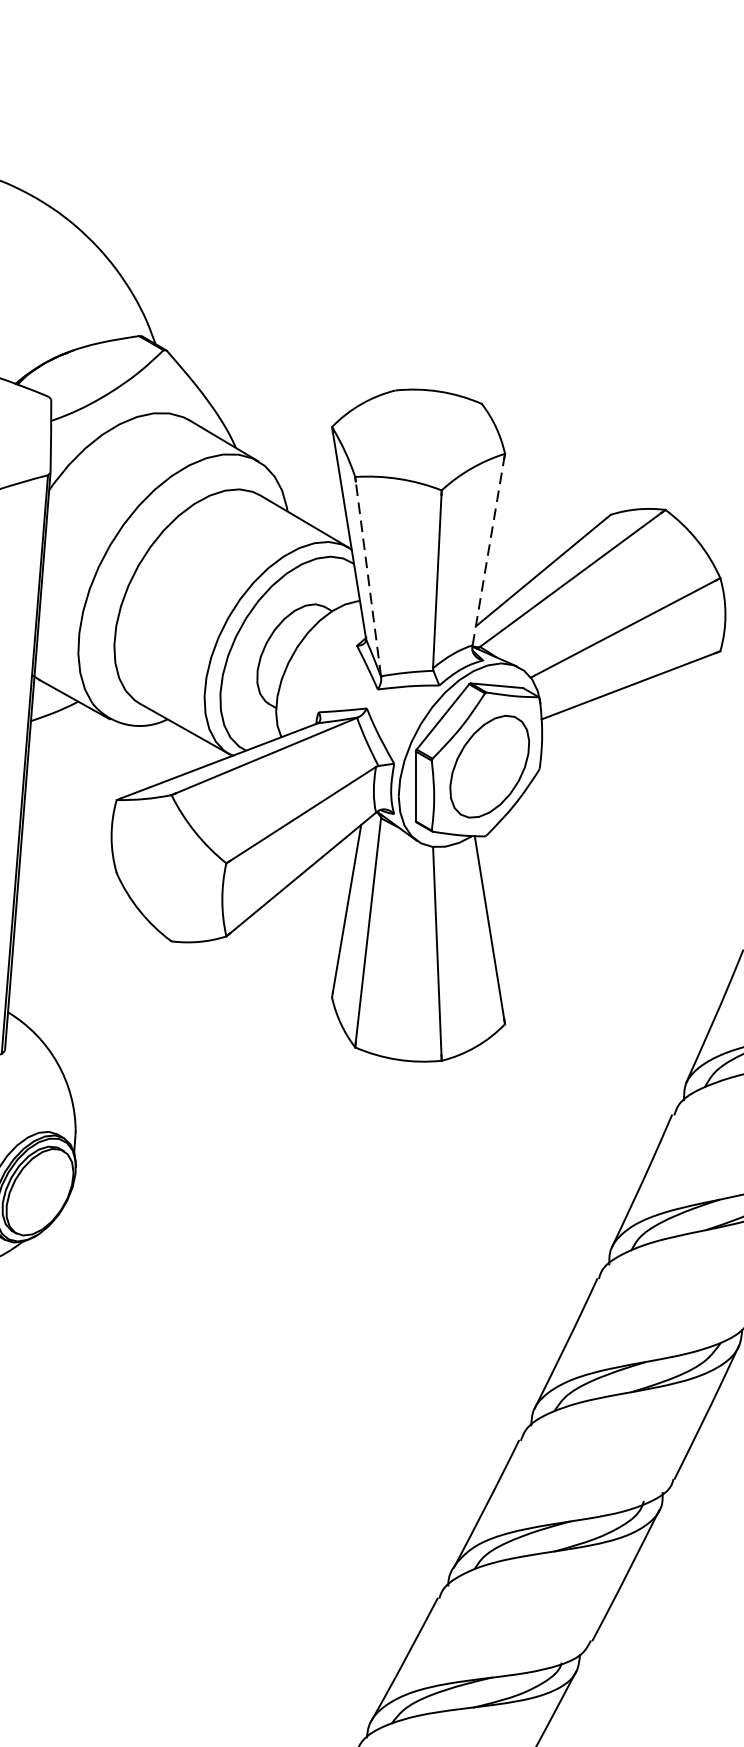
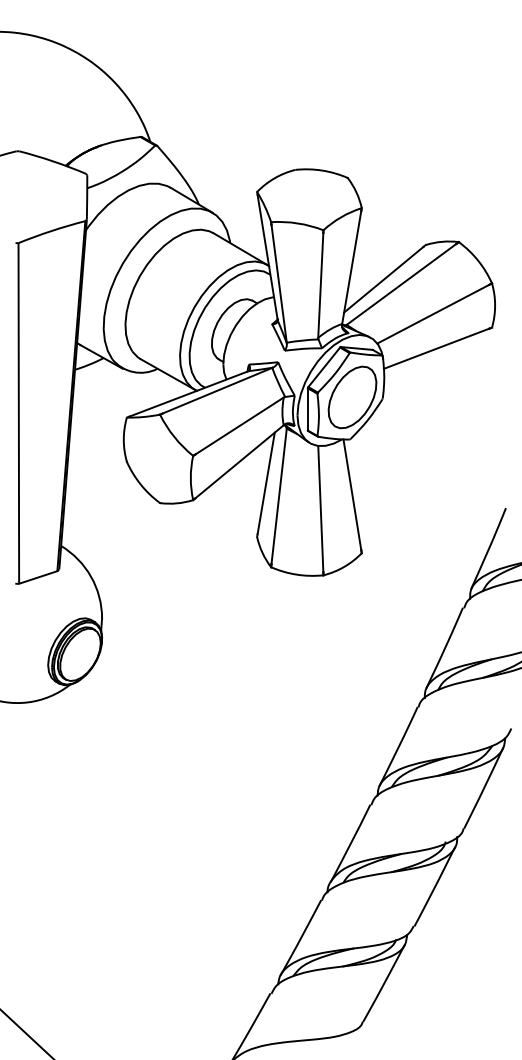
line: (488, 551) -> (351, 267), dashed -> solid
line: (369, 578) -> (279, 283), dashed -> solid

